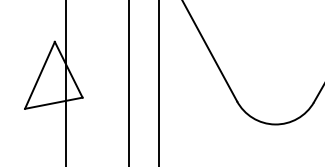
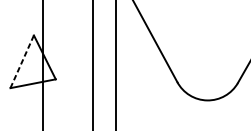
line: (39, 75) -> (21, 61), solid -> dashed

